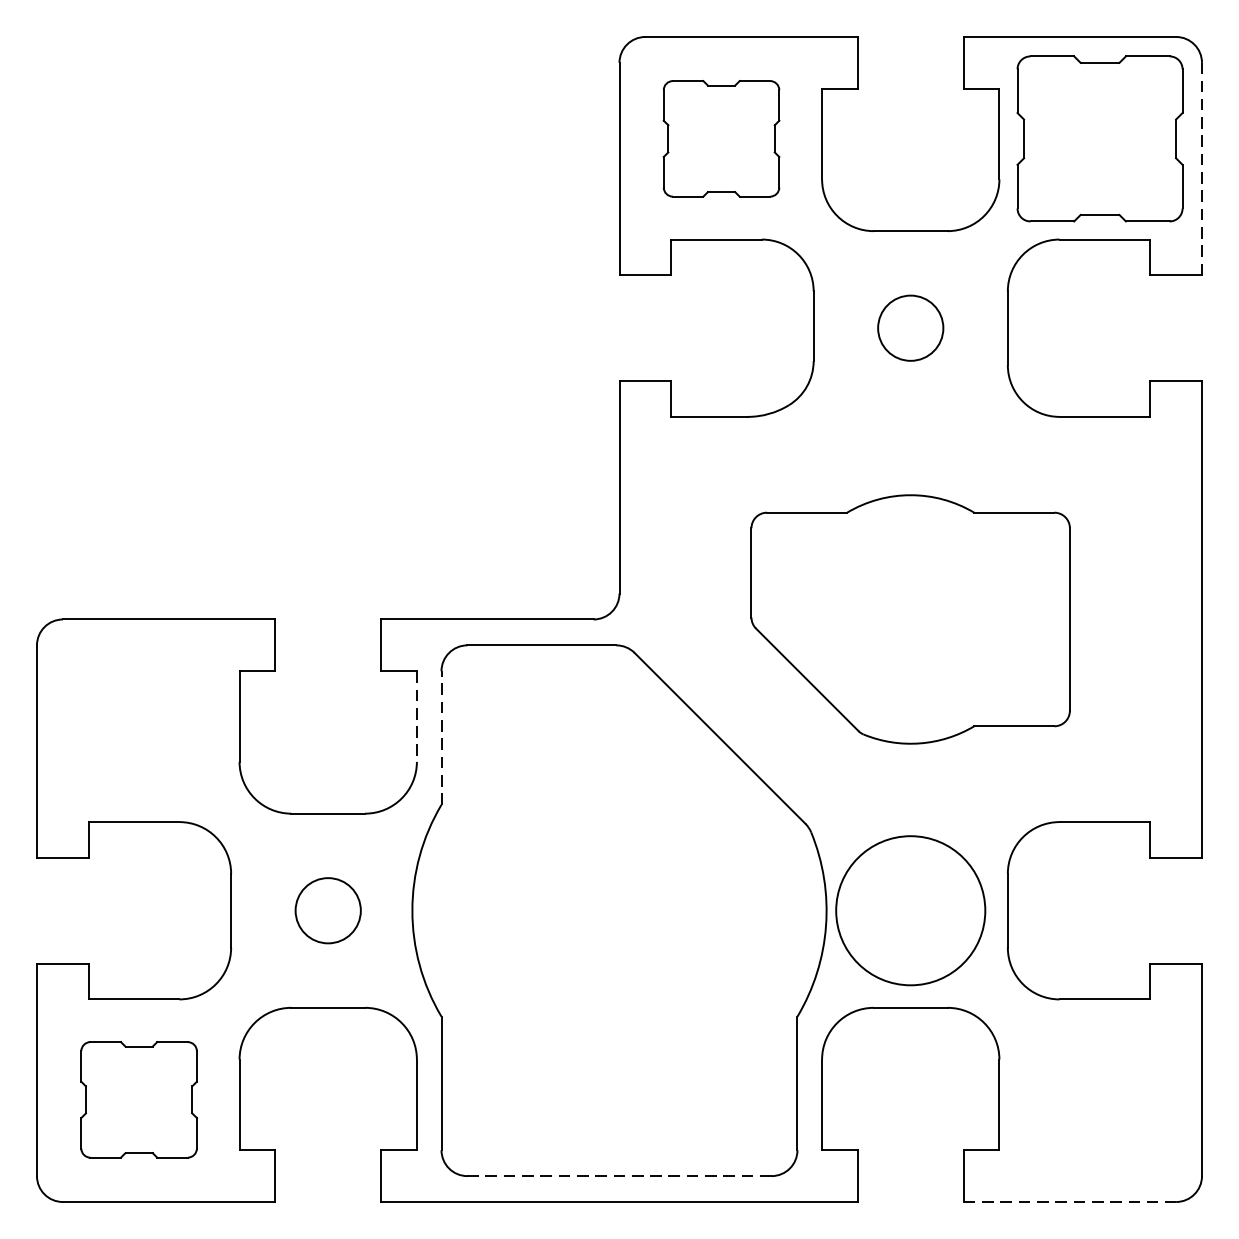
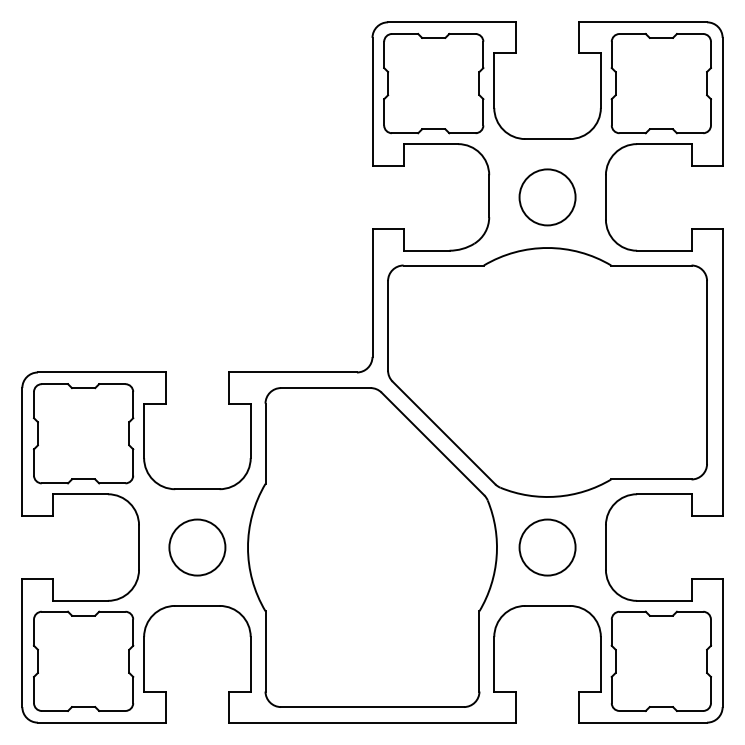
part: (720, 138) -> (433, 83), size x1.43
line: (1201, 168) -> (722, 101), dashed -> solid
circle: (910, 328) -> (547, 197), size x1.43
part: (910, 619) -> (547, 372), size x1.67
line: (416, 717) -> (250, 431), dashed -> solid
part: (138, 720) -> (83, 433), added
line: (441, 737) -> (265, 443), dashed -> solid
circle: (328, 910) -> (197, 547), size x1.43
circle: (910, 910) -> (547, 547), size x0.62
part: (138, 1098) -> (83, 660), size x1.43
part: (1098, 1098) -> (660, 660), added
line: (619, 1176) -> (372, 707), dashed -> solid
line: (1070, 1201) -> (643, 722), dashed -> solid

